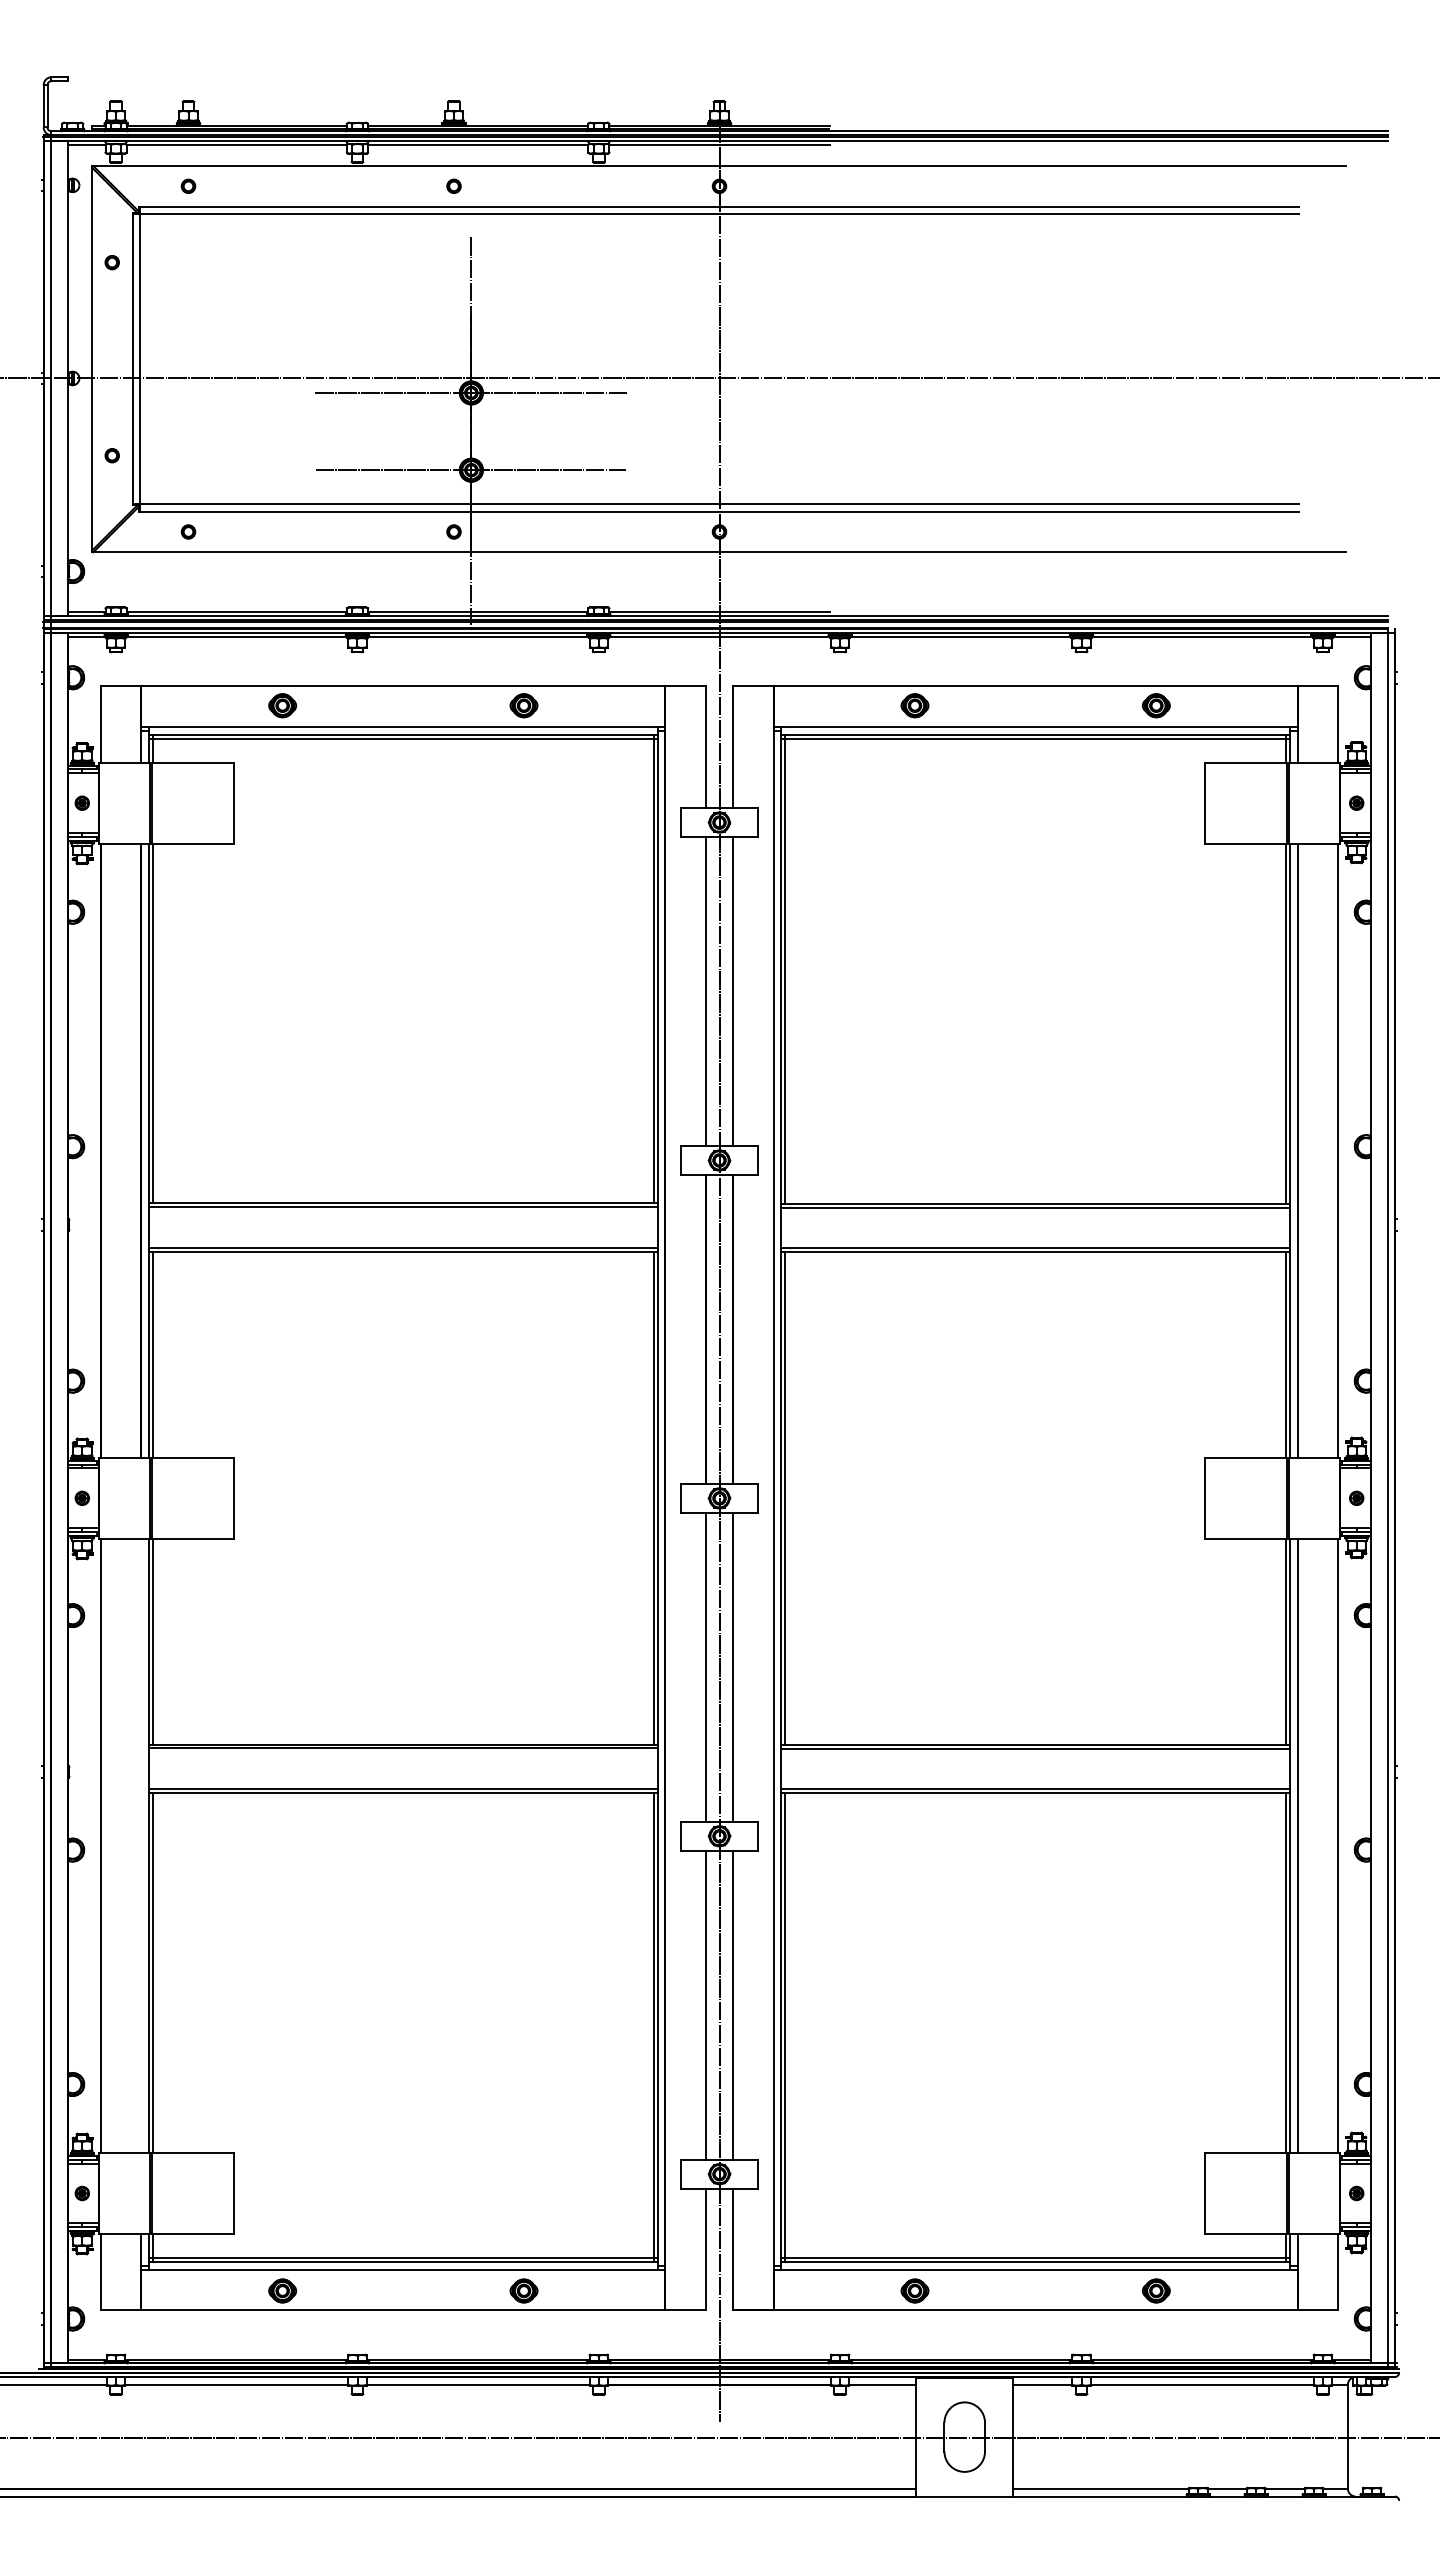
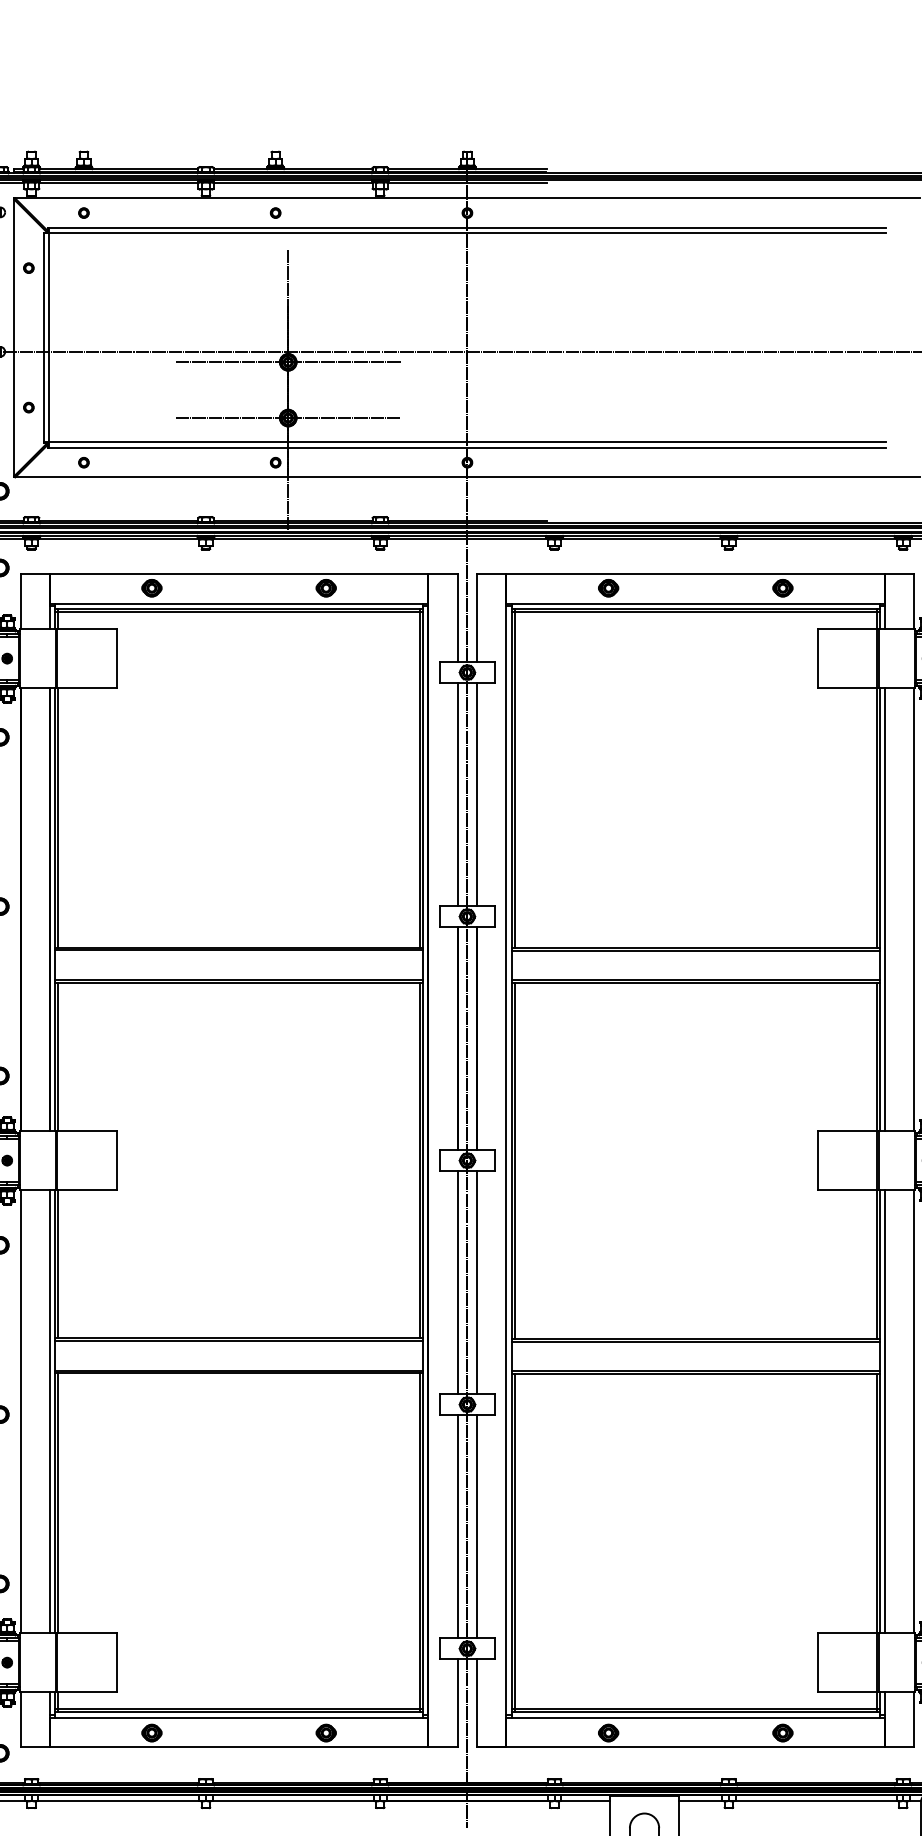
line: (141, 1845) -> (49, 1411), added

